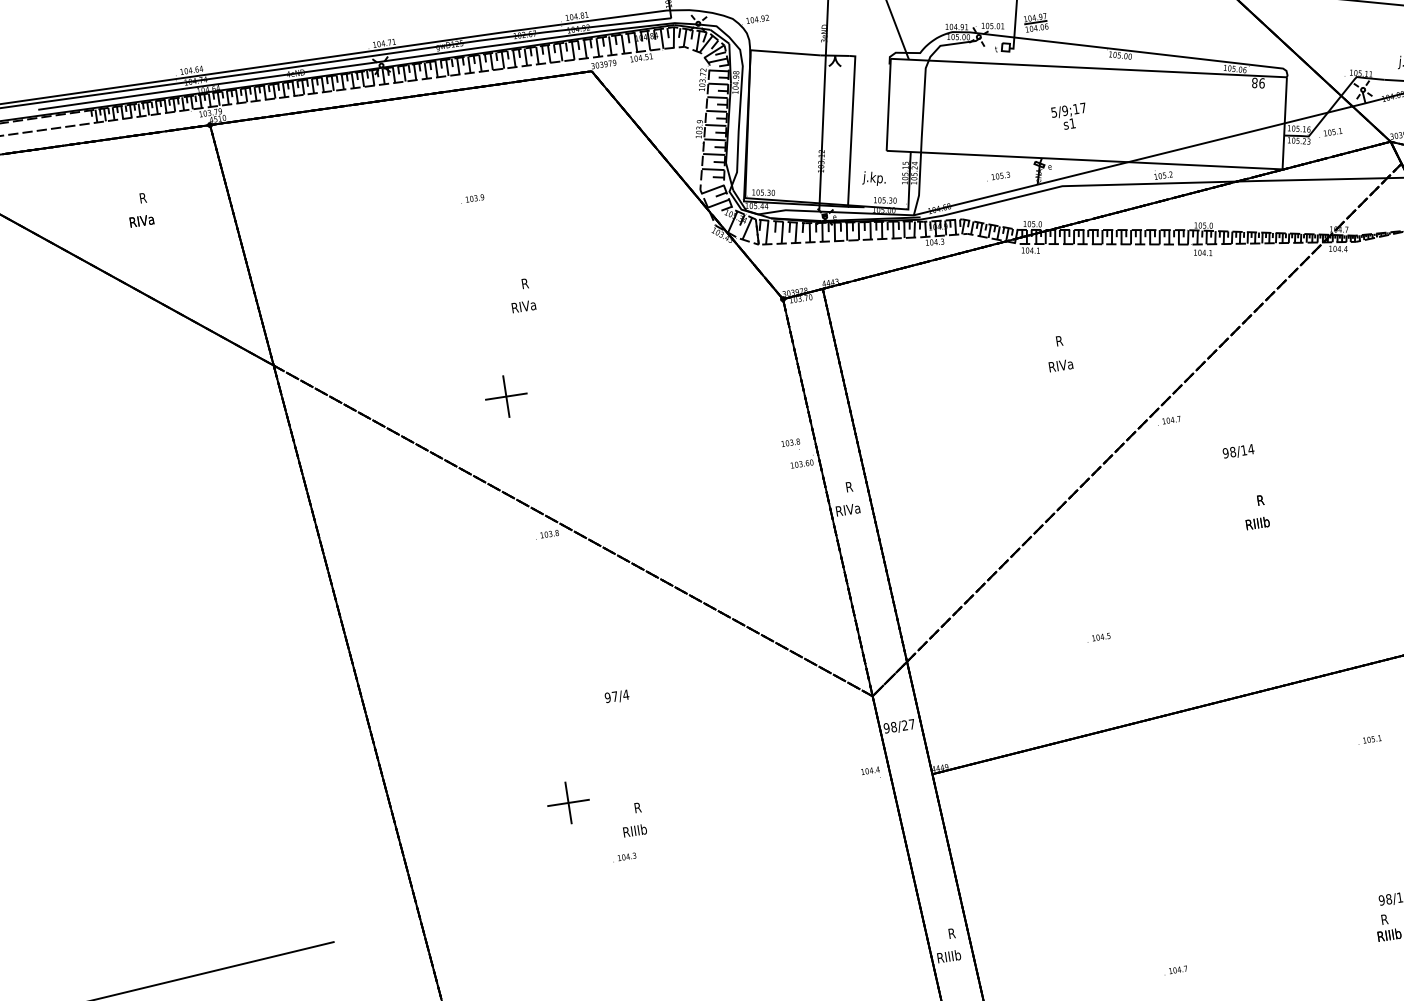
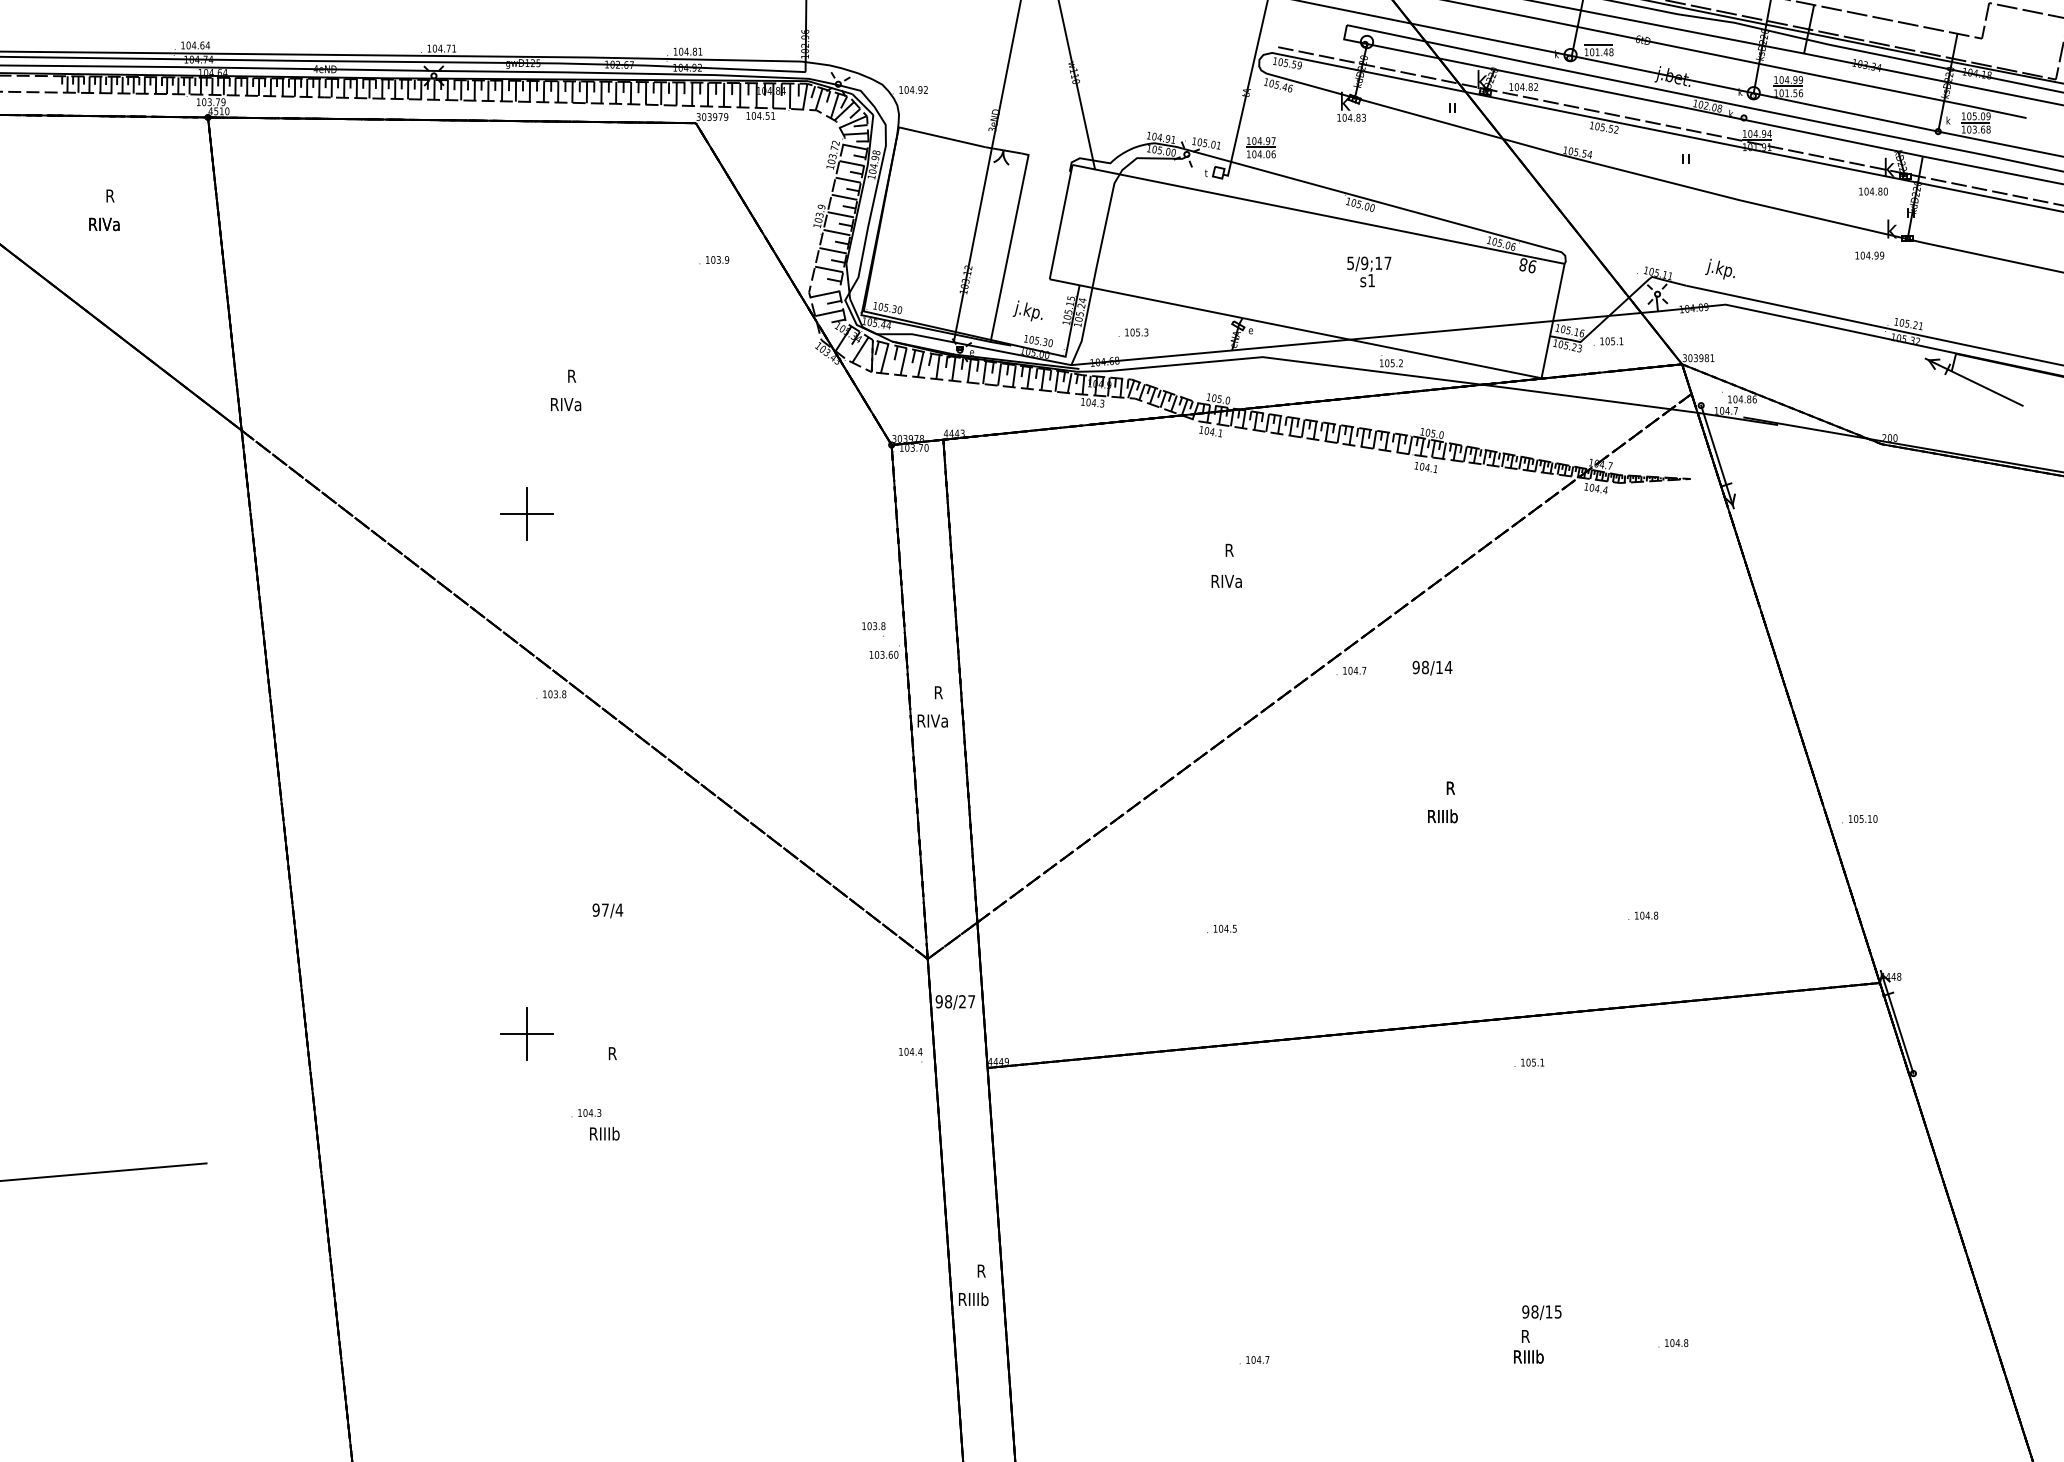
text: (1069, 116) -> (1369, 271), moved
text: (998, 176) -> (1133, 332), moved
text: (472, 199) -> (714, 260), moved
text: (1238, 451) -> (1432, 667), moved
text: (1369, 739) -> (1529, 1062), moved
text: (634, 830) -> (604, 1133), moved

